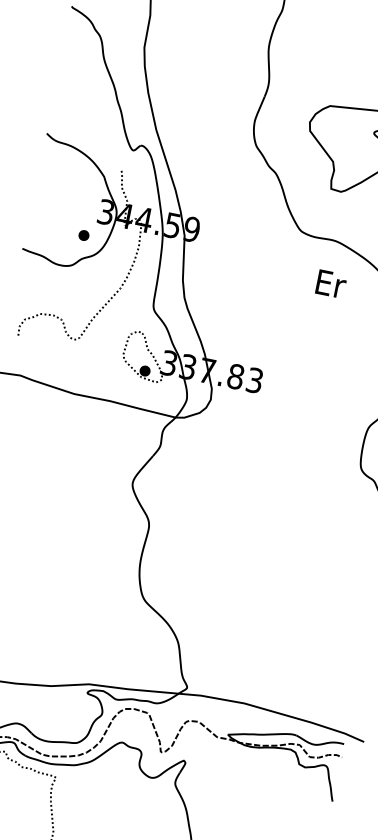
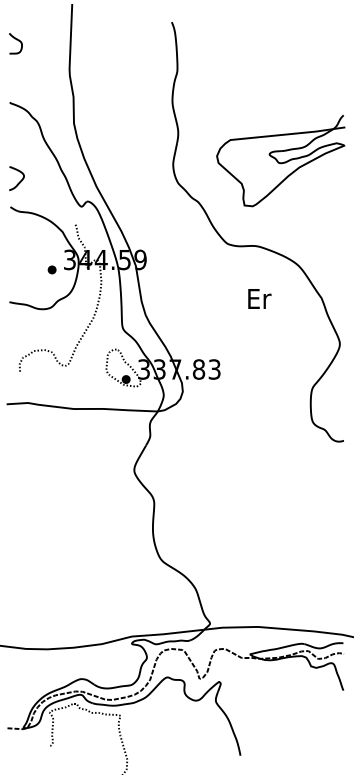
curve: (64, 104) -> (19, 181), added
part: (83, 234) -> (51, 269), moved
text: (331, 283) -> (259, 298), moved

